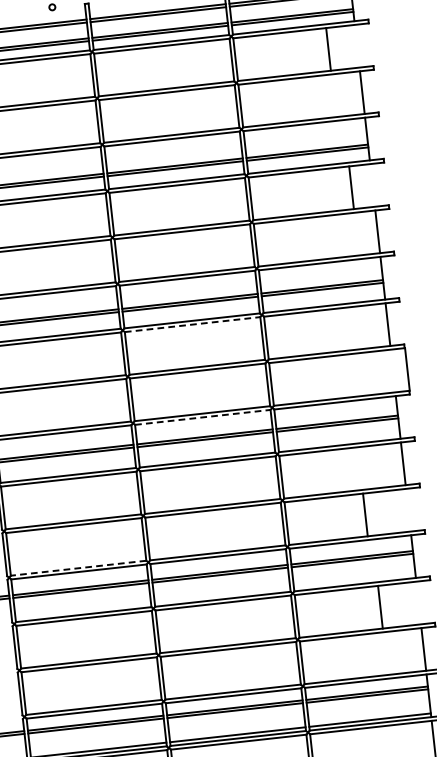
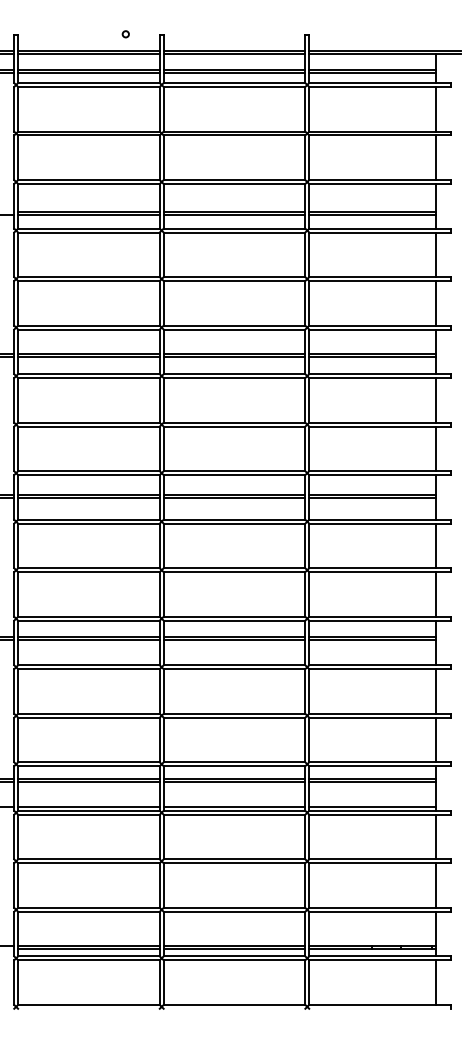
line: (328, 48) -> (436, 108), moved
line: (351, 187) -> (436, 254), moved
line: (192, 325) -> (234, 378), dashed -> solid
line: (407, 369) -> (436, 448), moved
line: (202, 417) -> (234, 475), dashed -> solid
line: (365, 515) -> (436, 594), moved
line: (78, 568) -> (88, 616), dashed -> solid
line: (380, 607) -> (436, 691), moved

